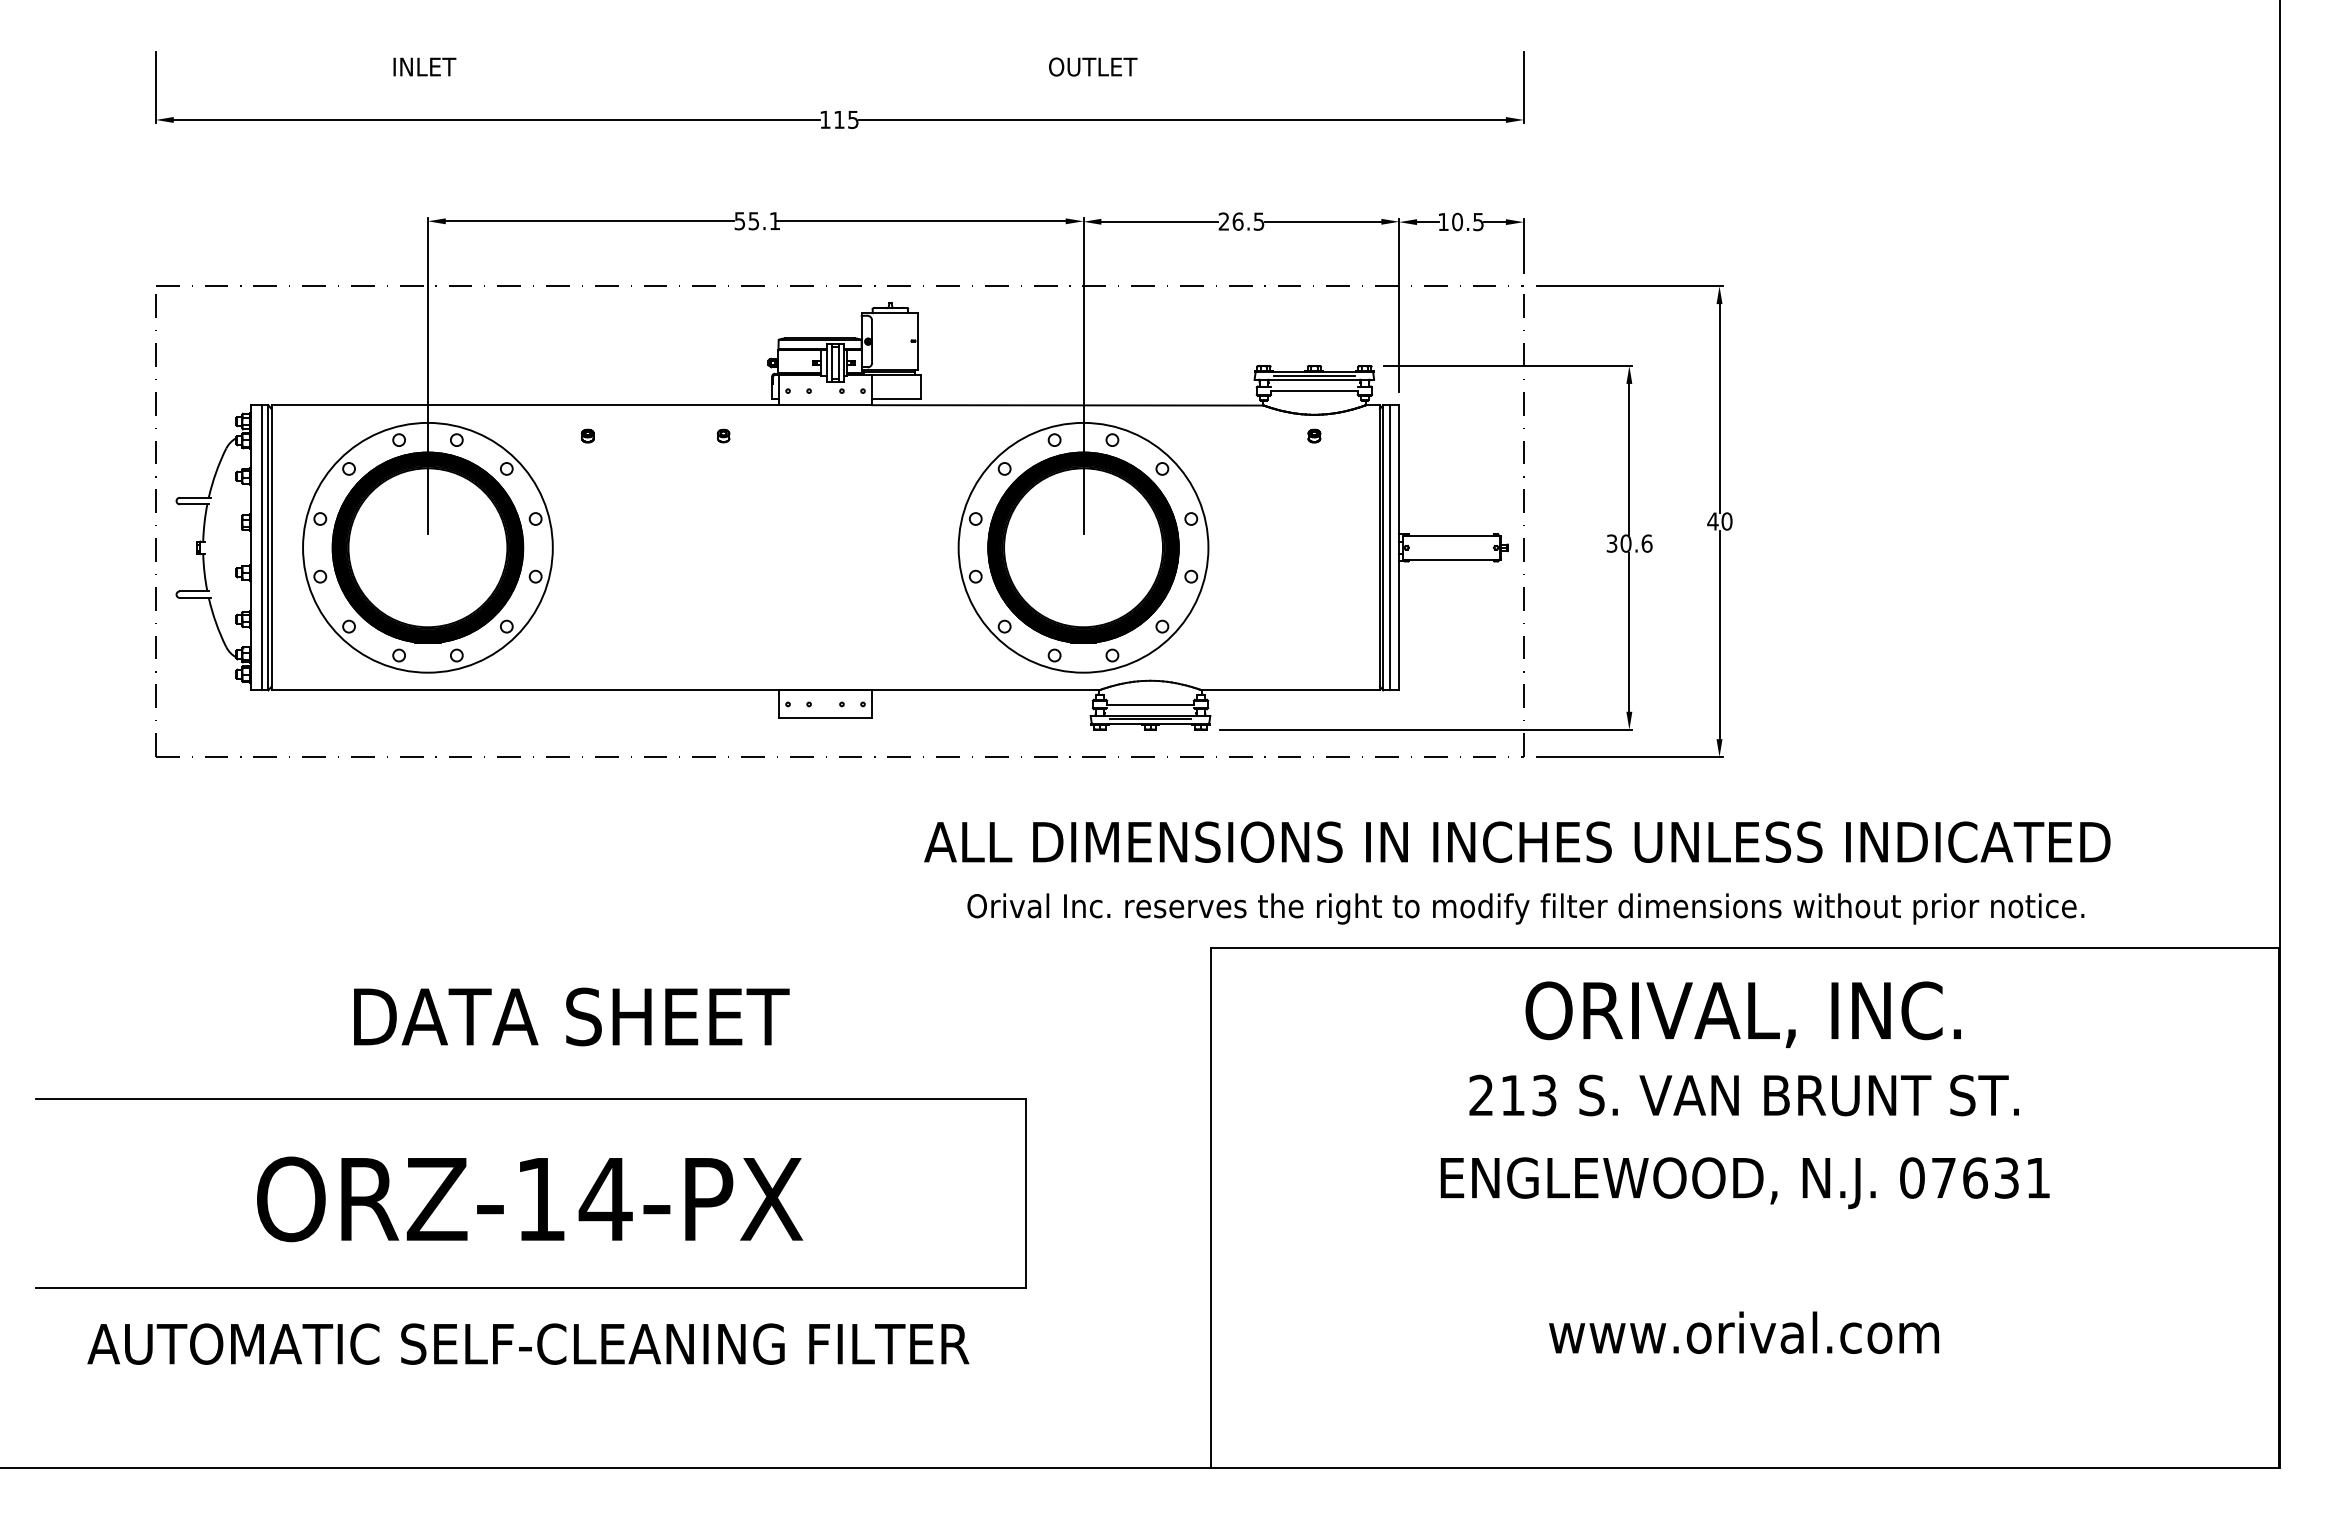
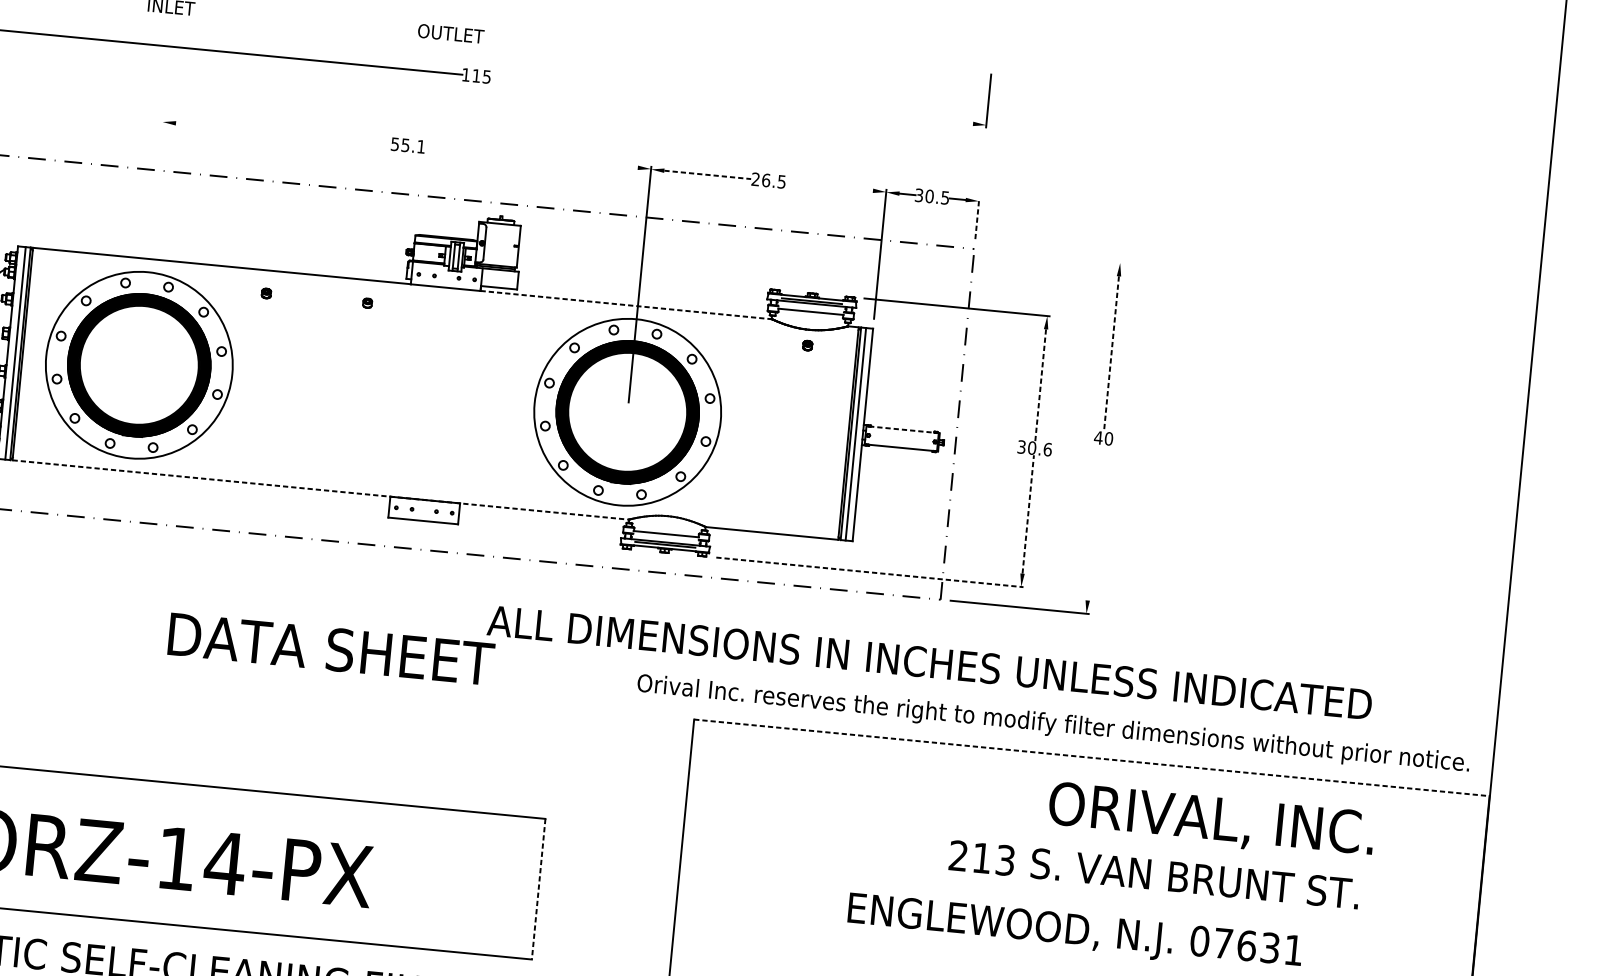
text: (1093, 66) -> (451, 33), moved
line: (1182, 119) -> (732, 100), removed
line: (589, 221) -> (283, 133), removed
line: (921, 221) -> (530, 157), removed
line: (1160, 221) -> (708, 174), solid -> dashed
line: (1322, 221) -> (829, 186), removed
text: (1443, 221) -> (919, 195), 10.5 -> 30.5
line: (1523, 246) -> (977, 219), solid -> dashed
line: (1629, 286) -> (1053, 256), removed
line: (427, 376) -> (151, 237), removed
line: (1068, 405) -> (626, 305), solid -> dashed
line: (1719, 408) -> (1111, 354), solid -> dashed
line: (1629, 459) -> (1040, 385), solid -> dashed
line: (1451, 535) -> (902, 429), solid -> dashed
line: (1629, 631) -> (1028, 513), solid -> dashed
line: (1719, 634) -> (1095, 522), removed
line: (685, 690) -> (320, 490), solid -> dashed
line: (1426, 729) -> (870, 572), solid -> dashed
text: (1525, 908) -> (1053, 724), moved
line: (1745, 947) -> (1092, 757), solid -> dashed
text: (1742, 1014) -> (1210, 820), moved
text: (571, 1016) -> (331, 648), moved
text: (1743, 1095) -> (1153, 874), moved
line: (1026, 1193) -> (538, 889), solid -> dashed

